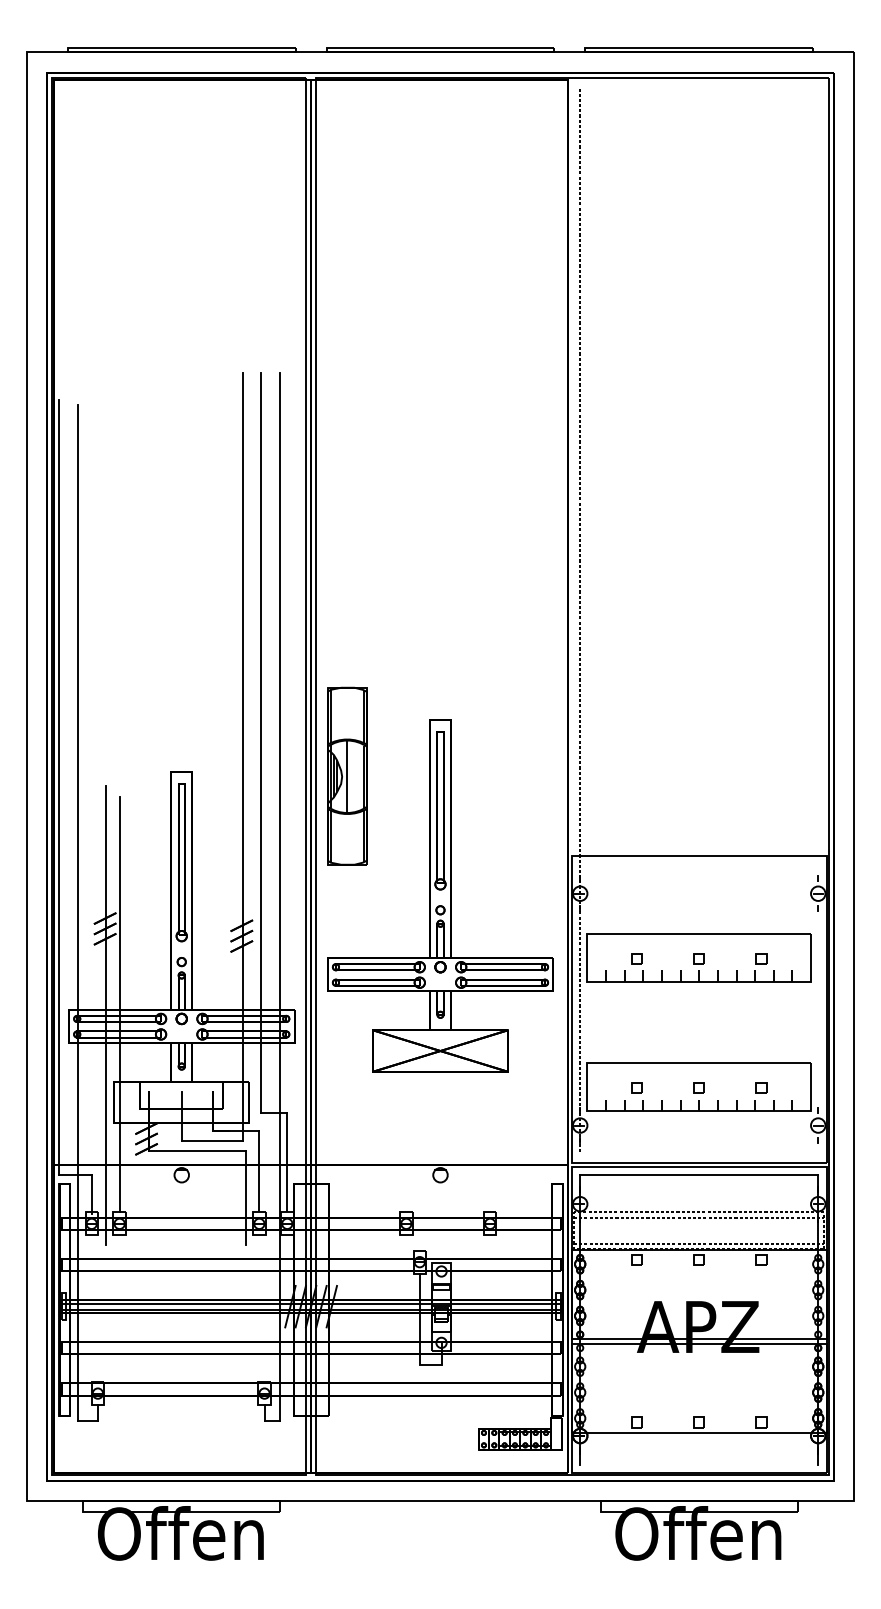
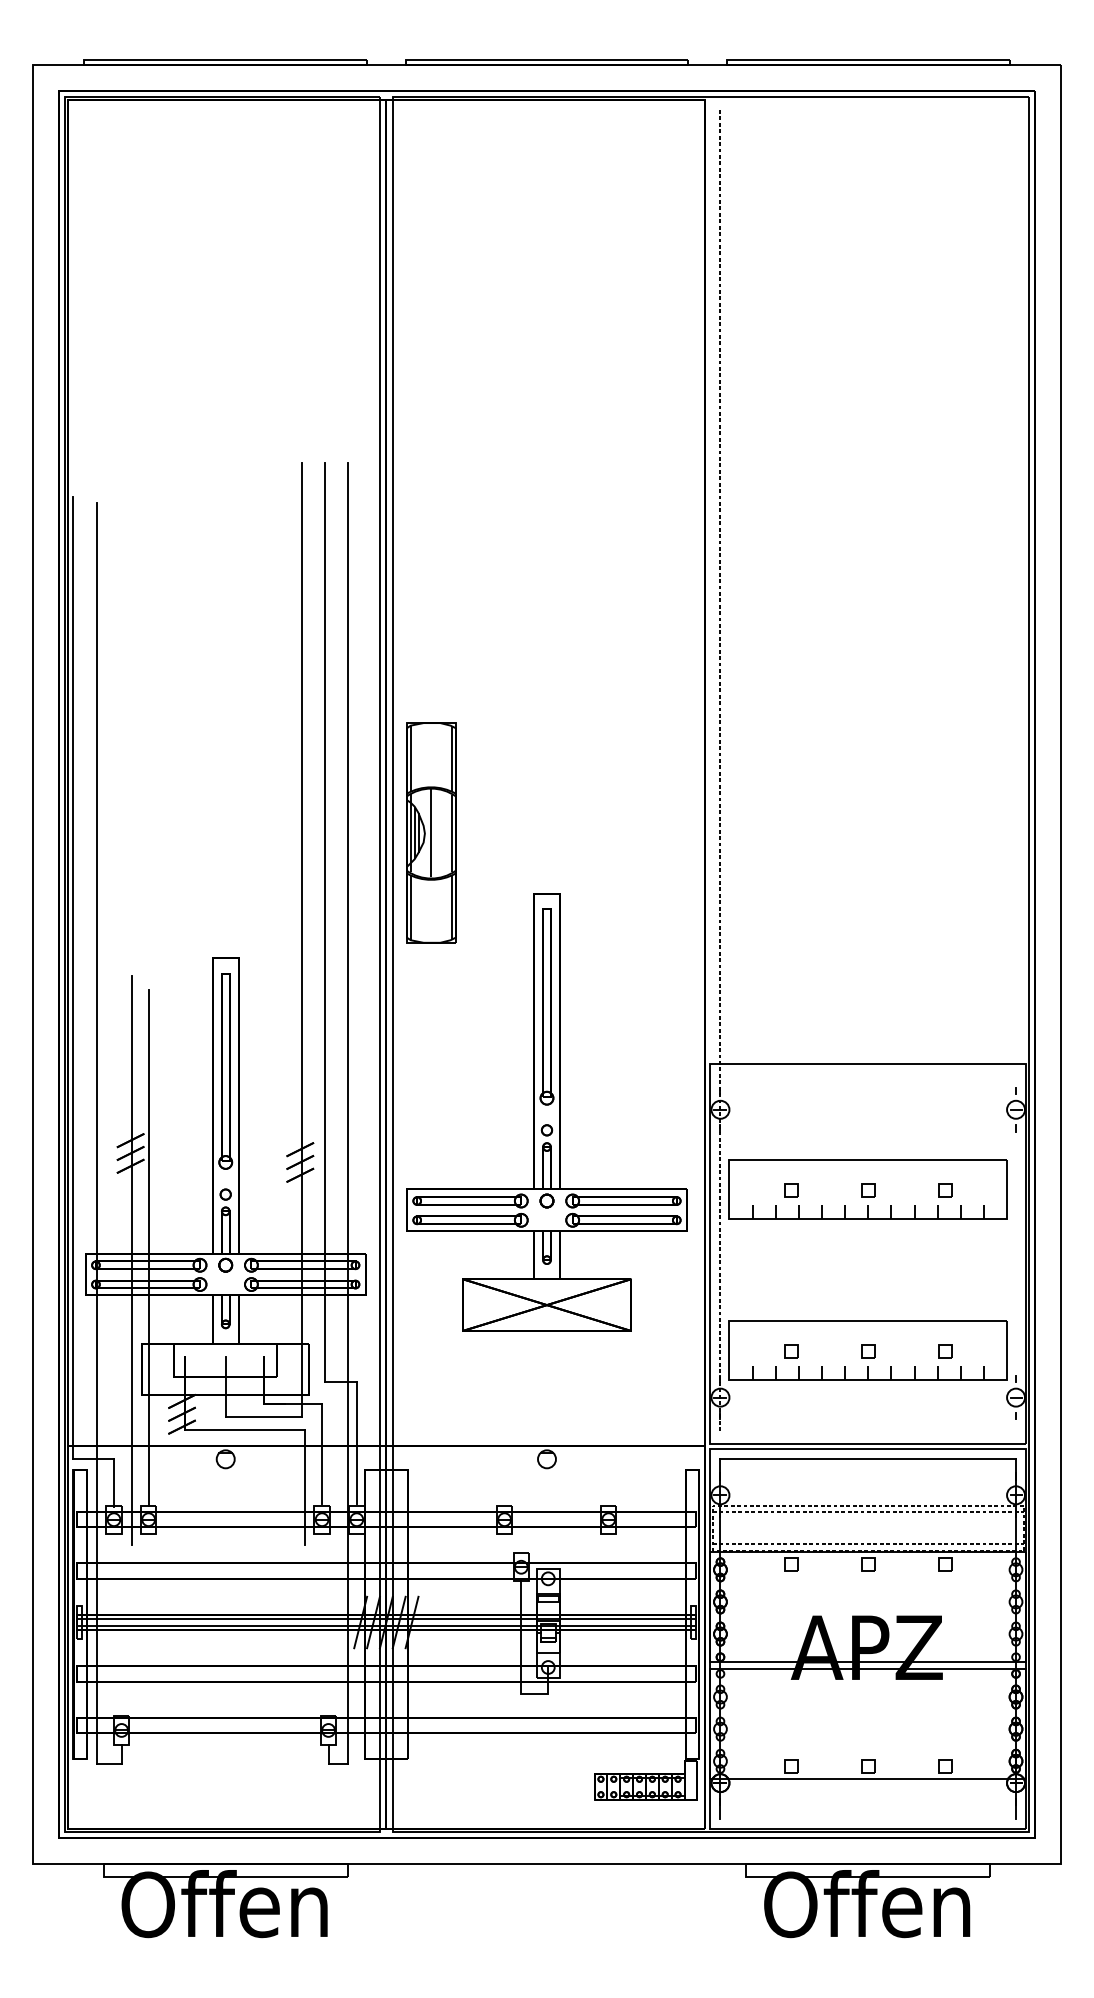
part: (347, 775) -> (431, 832), moved

